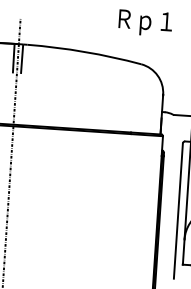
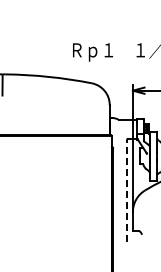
line: (177, 211) -> (126, 191), solid -> dashed

